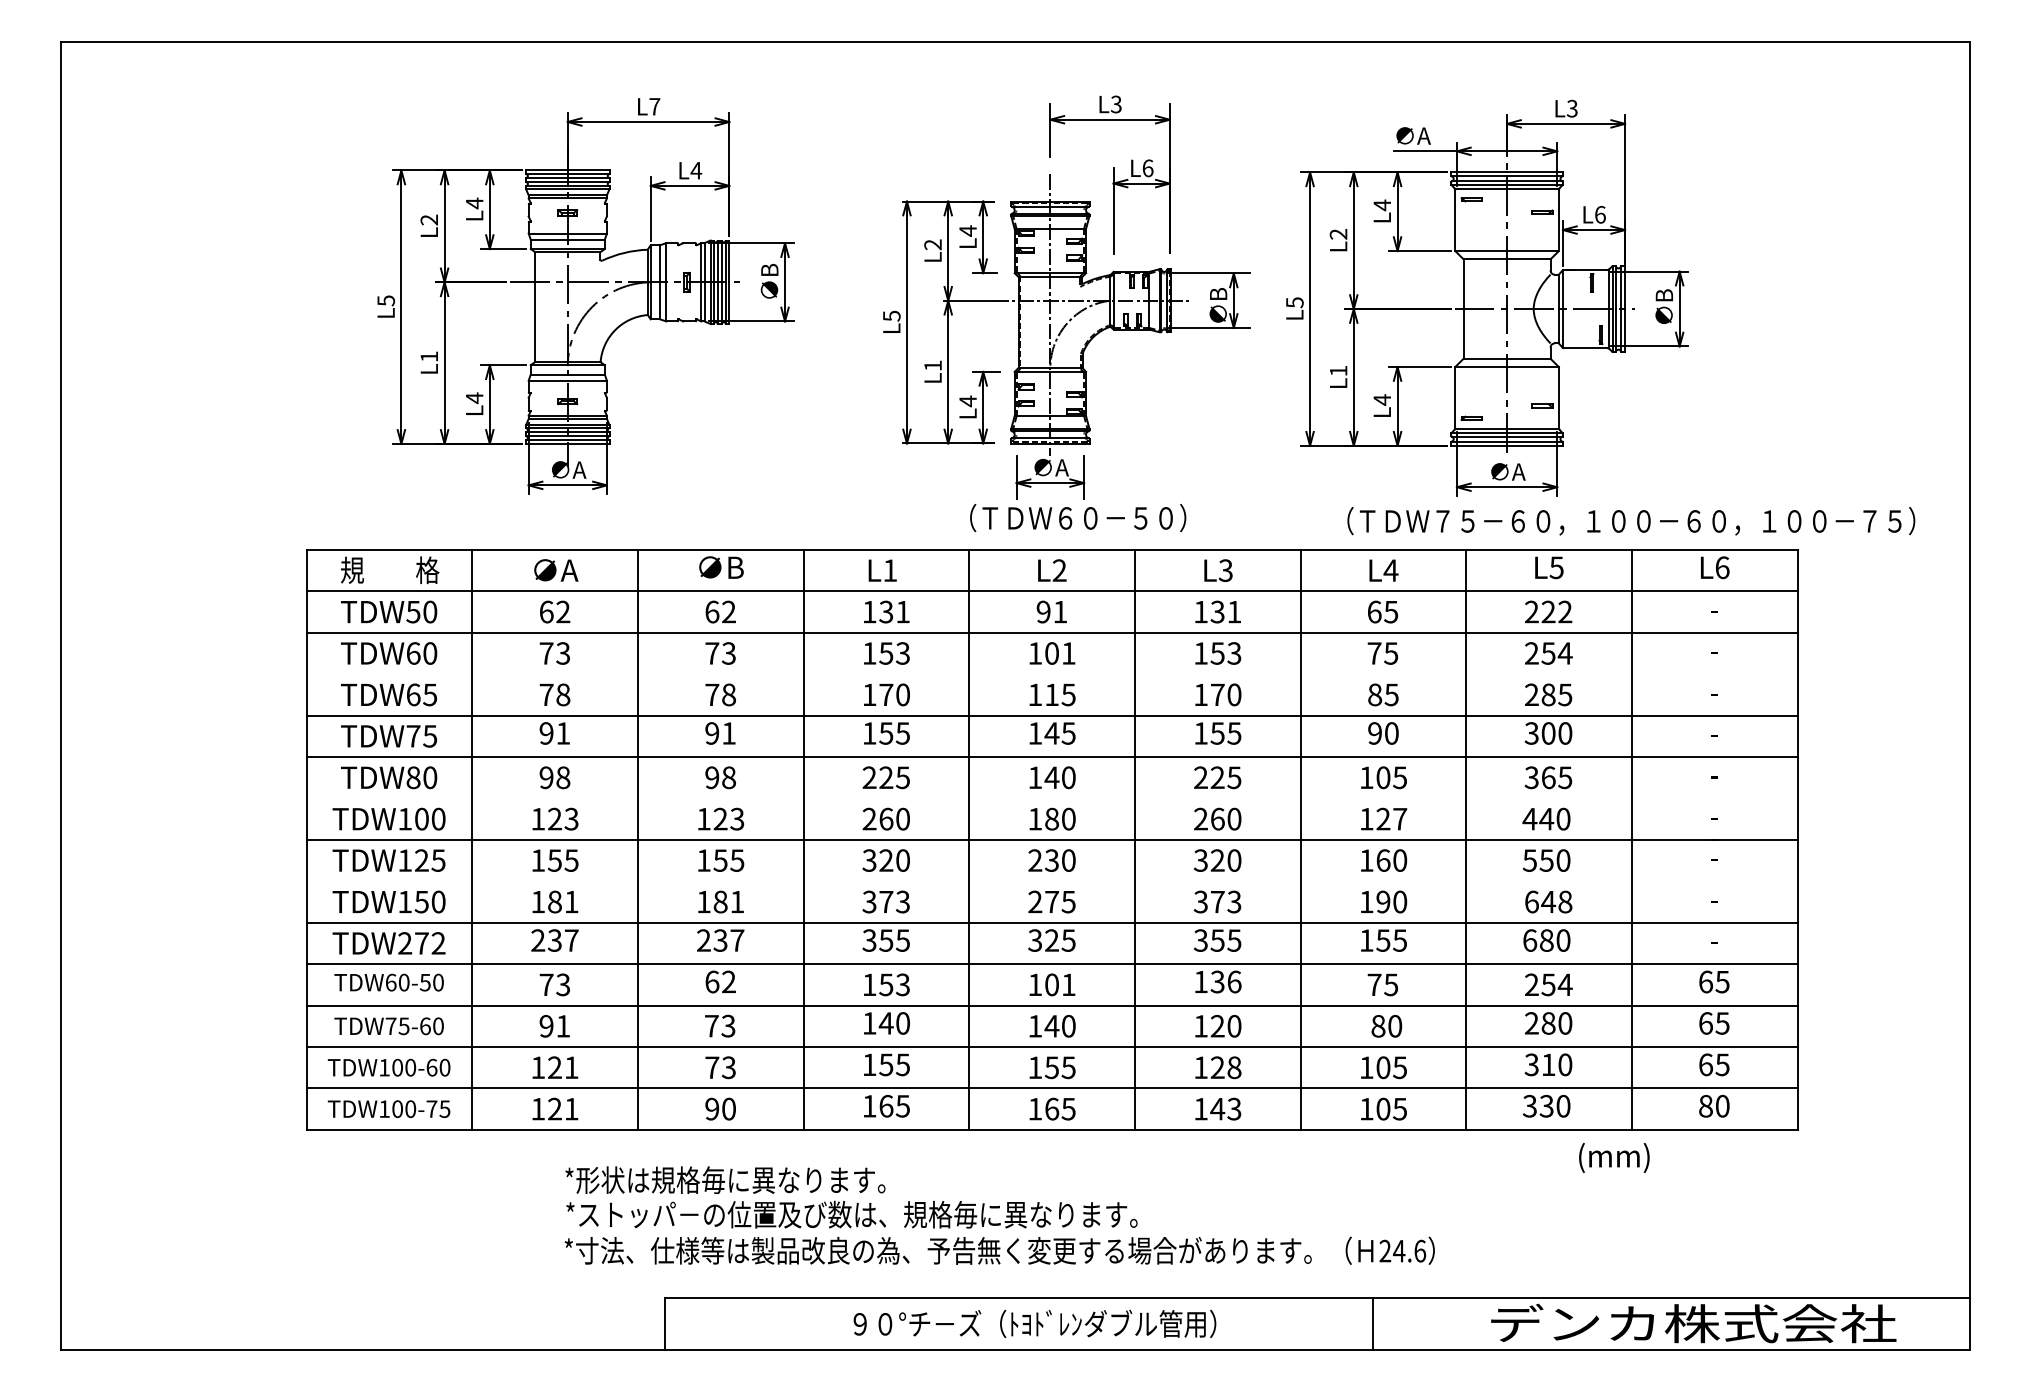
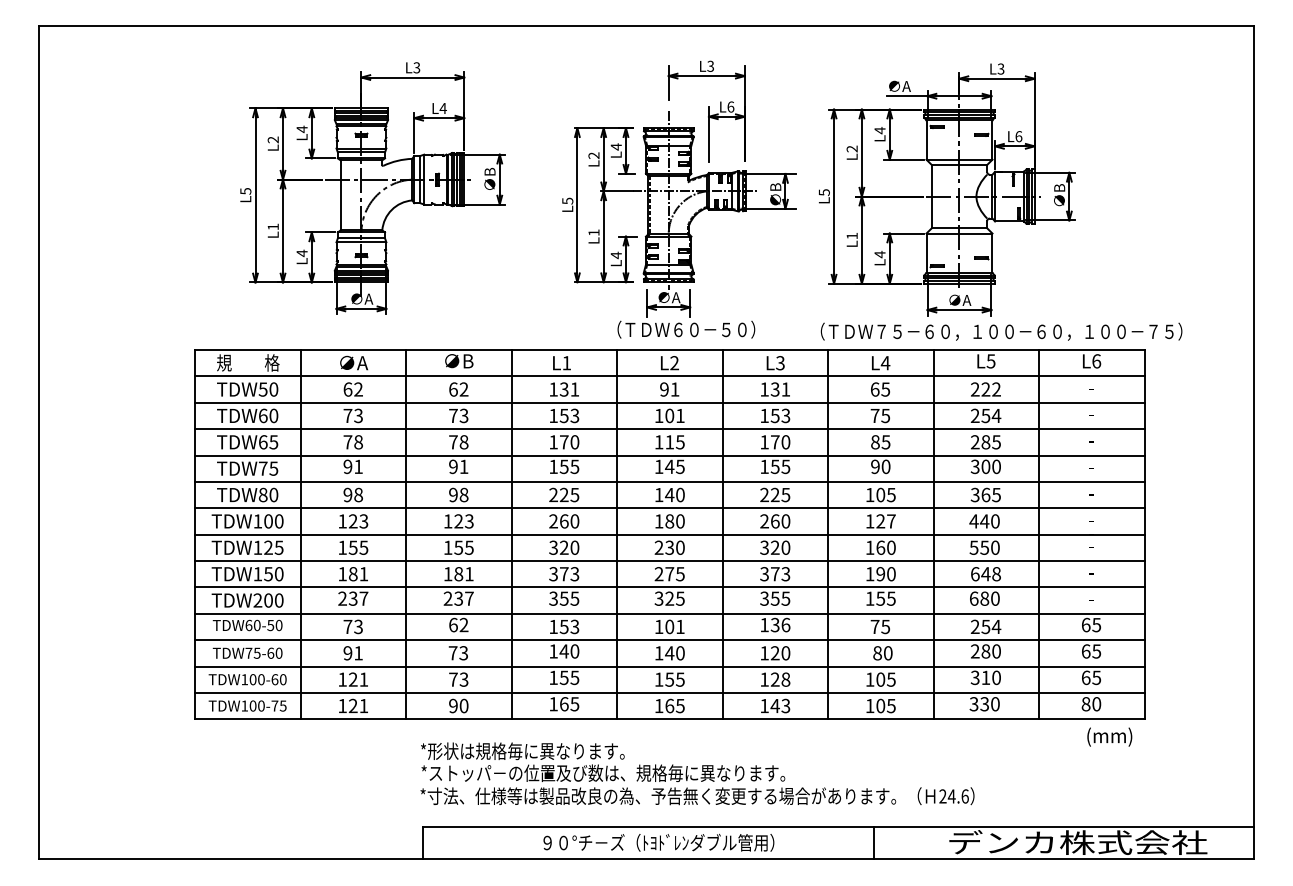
text: (654, 106) -> (416, 67), L7 -> L3
text: (1631, 520) -> (1001, 331), moved
line: (1051, 674) -> (669, 429), added
line: (1051, 798) -> (669, 508), added
line: (1051, 882) -> (669, 561), added
text: (429, 943) -> (273, 600), TDW272 -> TDW200
text: (1613, 1156) -> (1109, 736), moved
text: (999, 1215) -> (697, 773), moved

